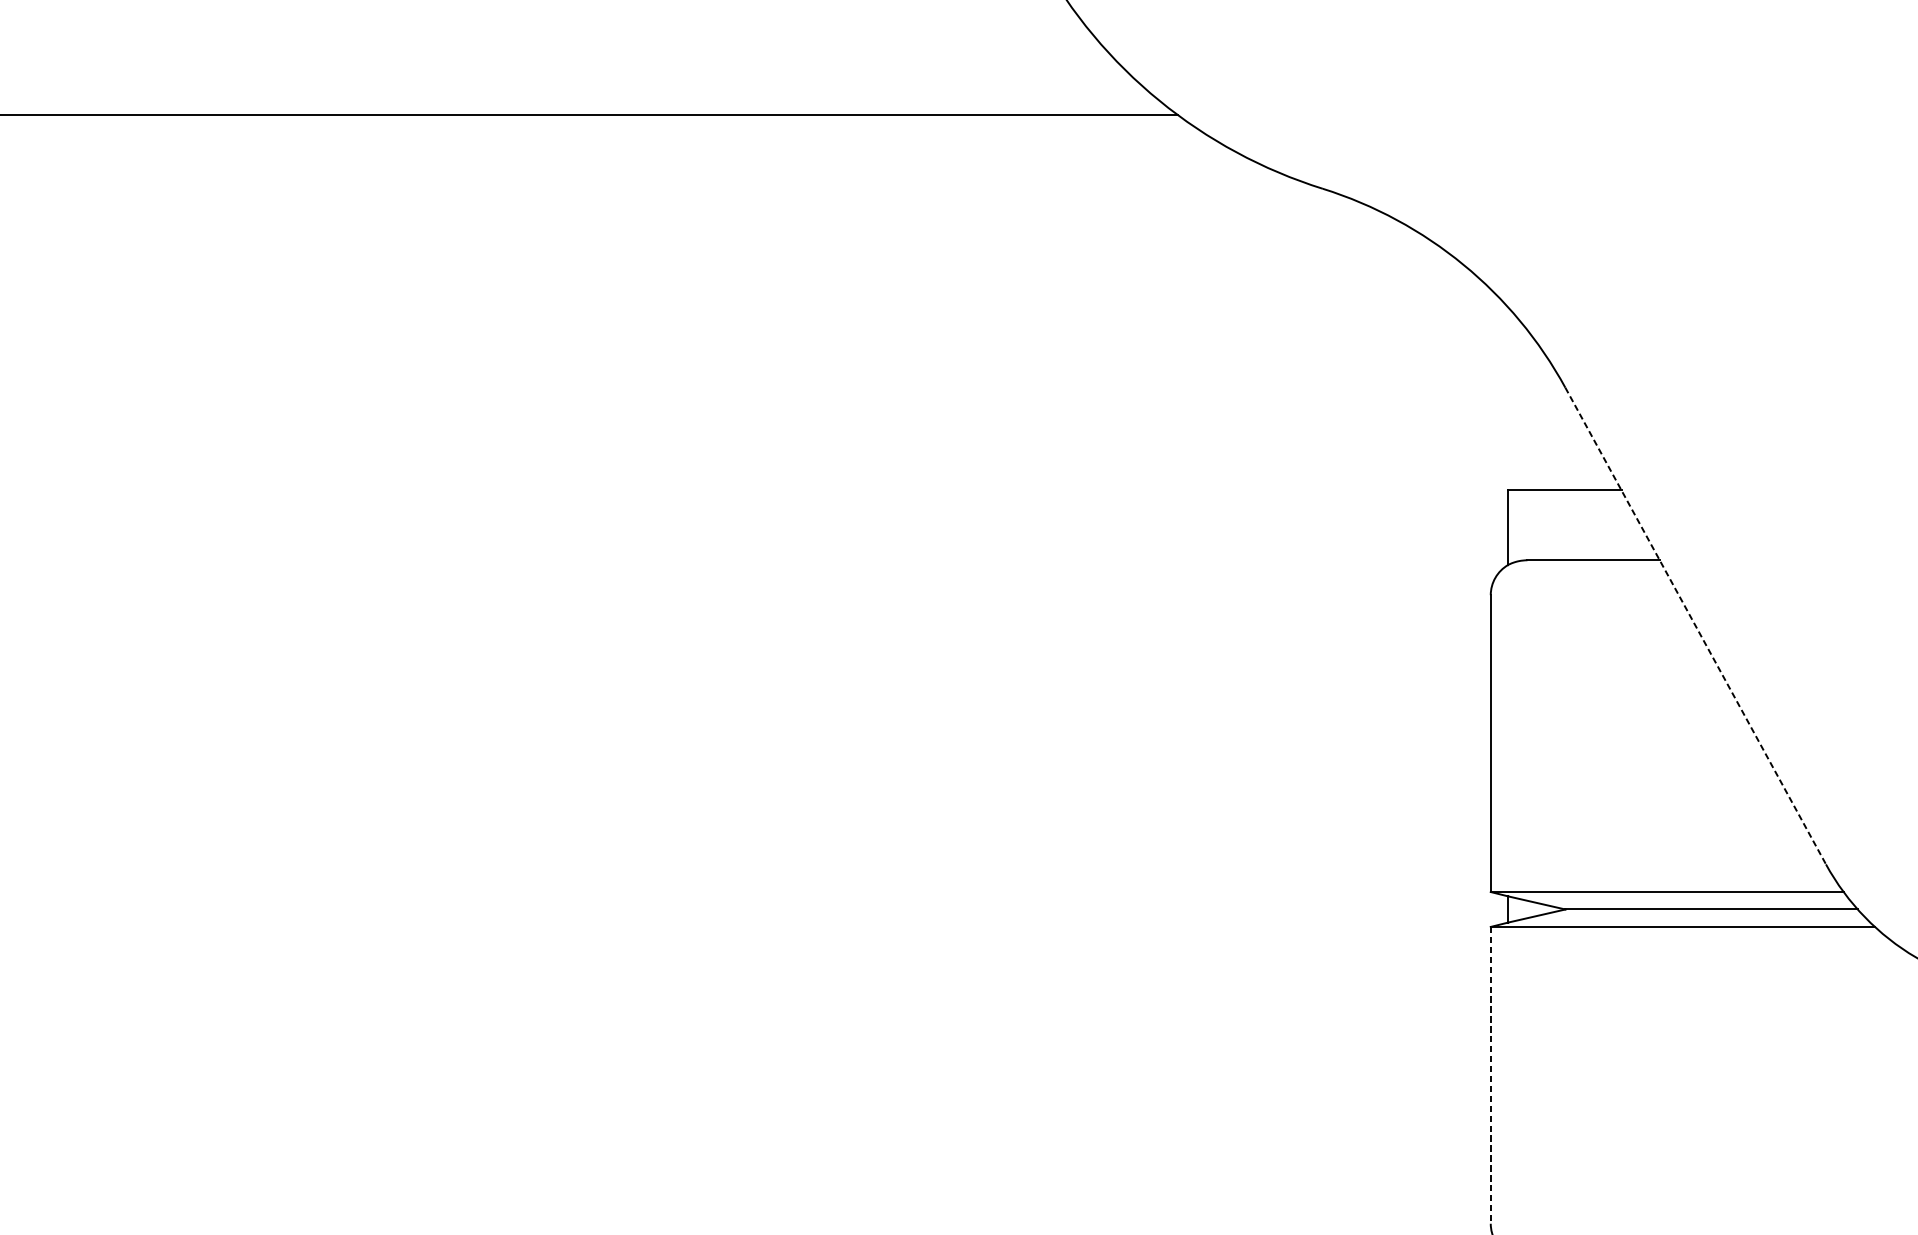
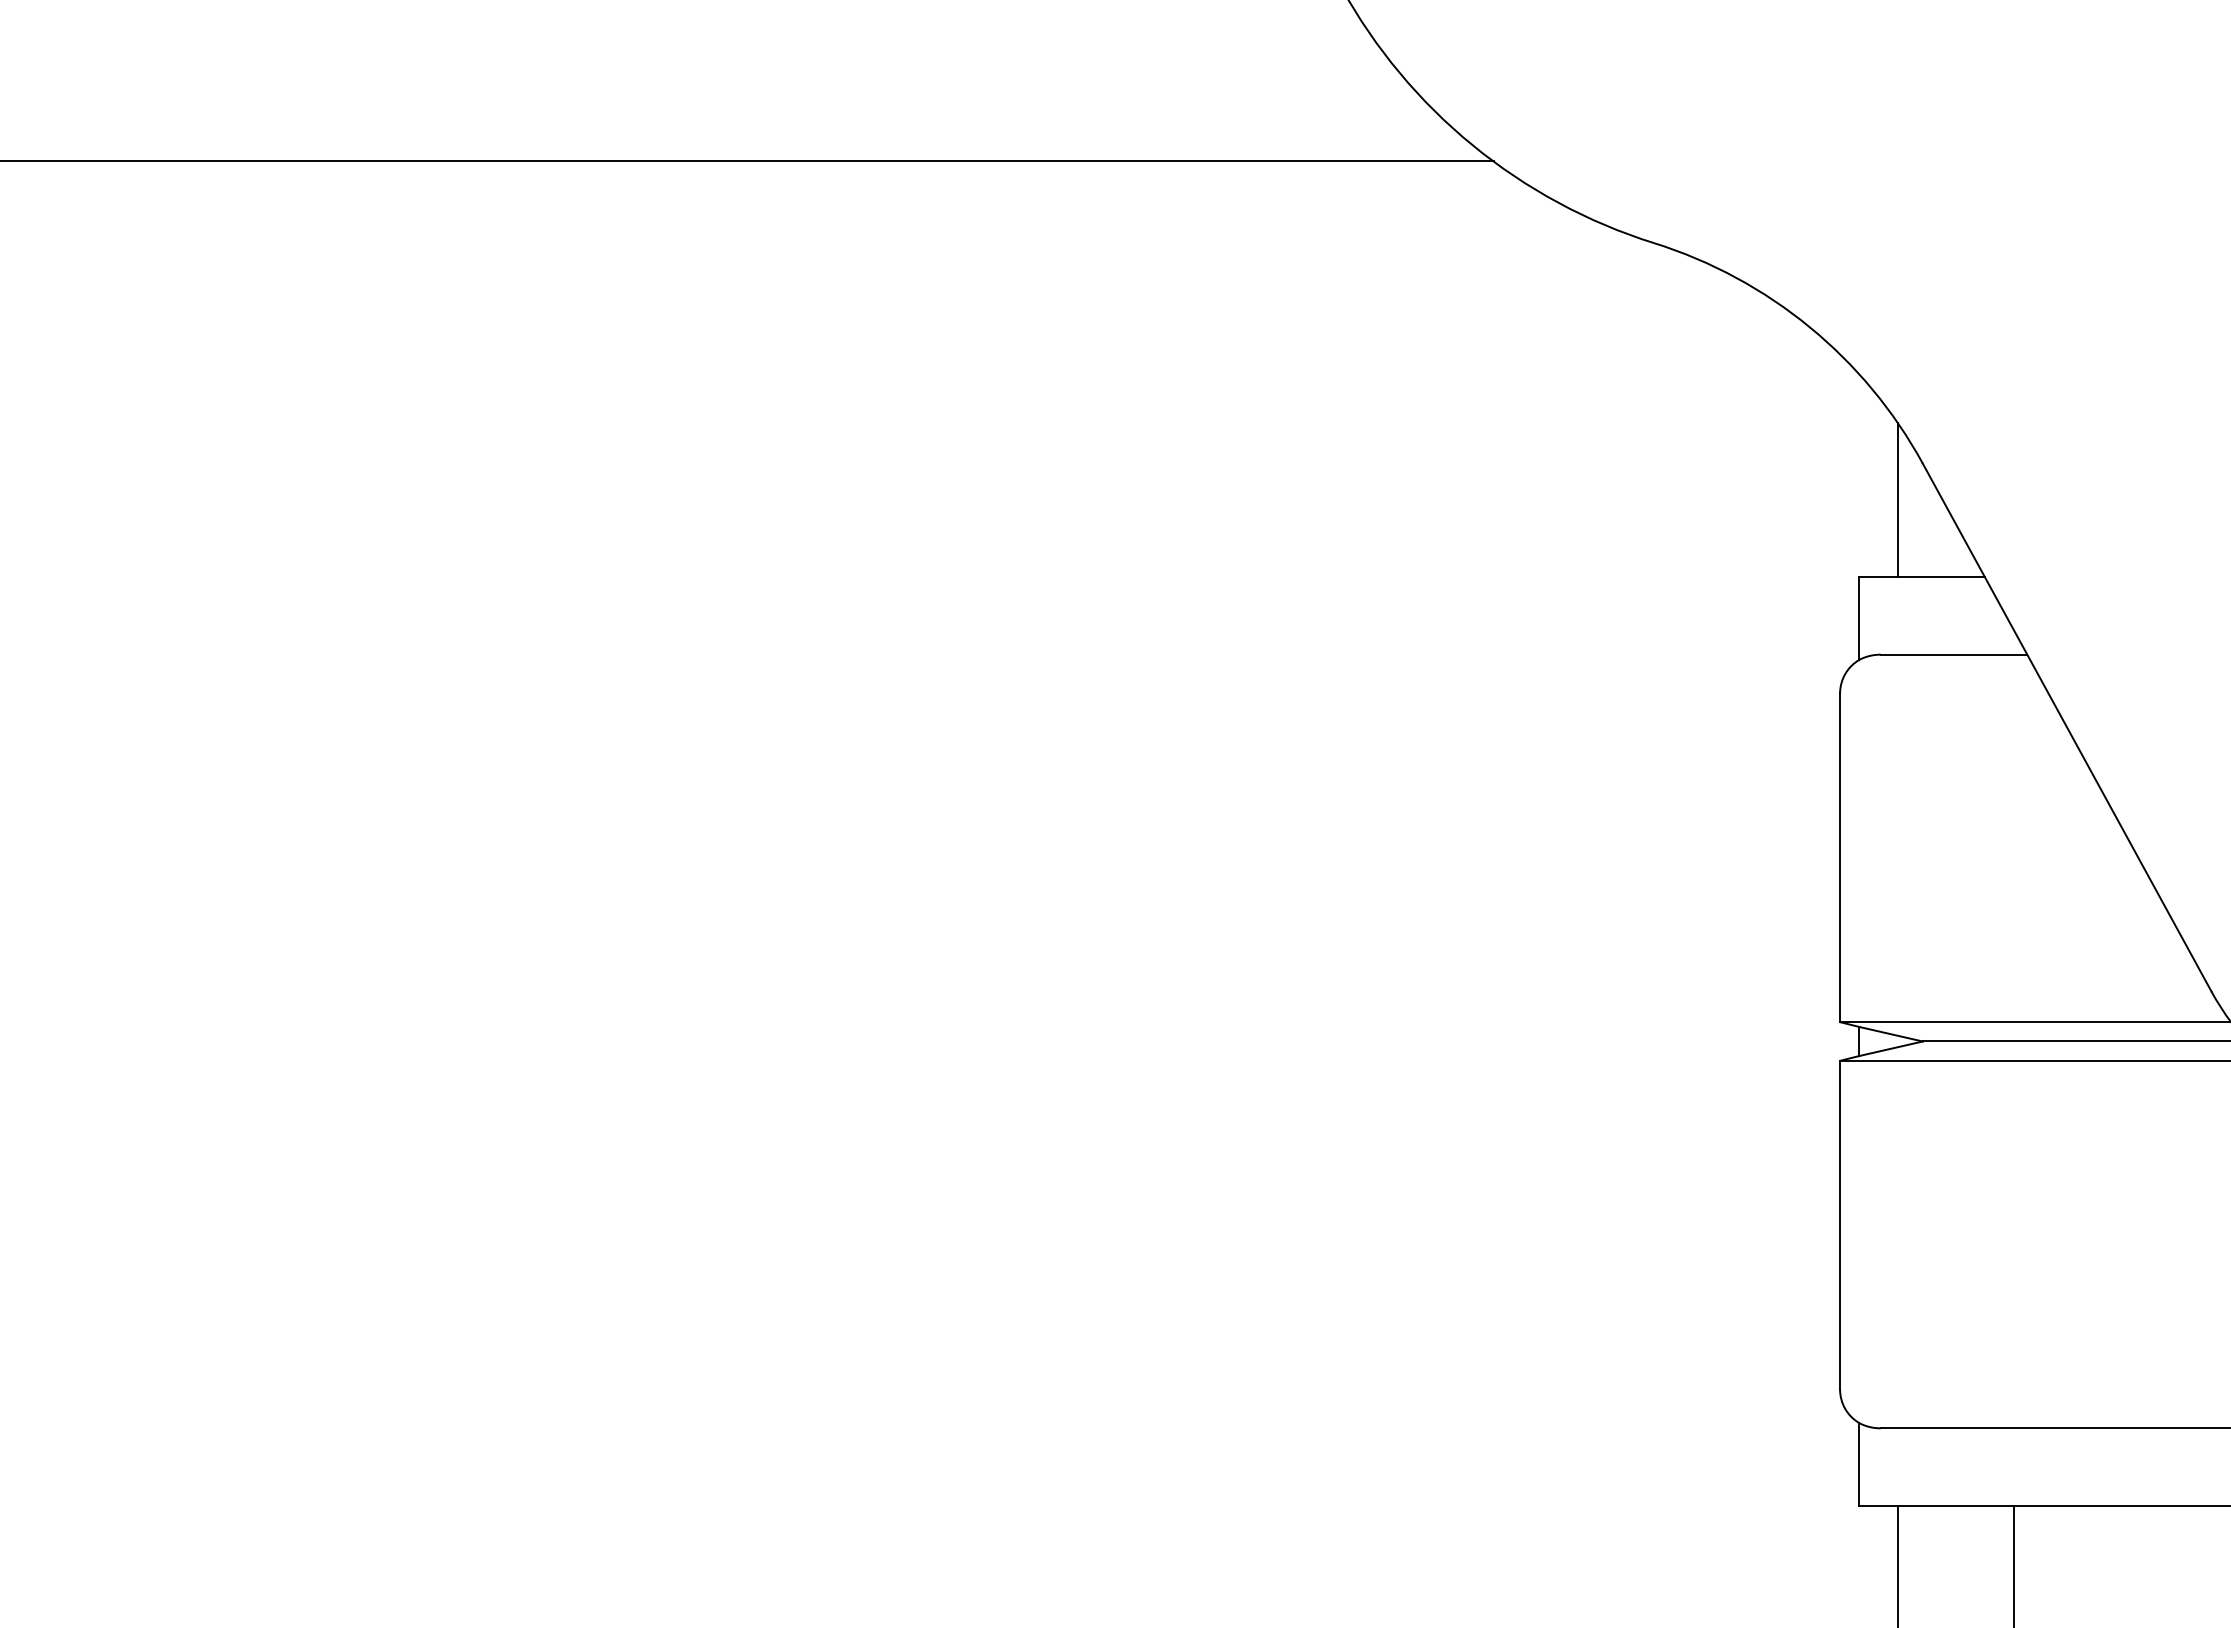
line: (1543, 420) -> (1898, 499), added
line: (1696, 626) -> (2067, 727), dashed -> solid
line: (1491, 1075) -> (1840, 1225), dashed -> solid

